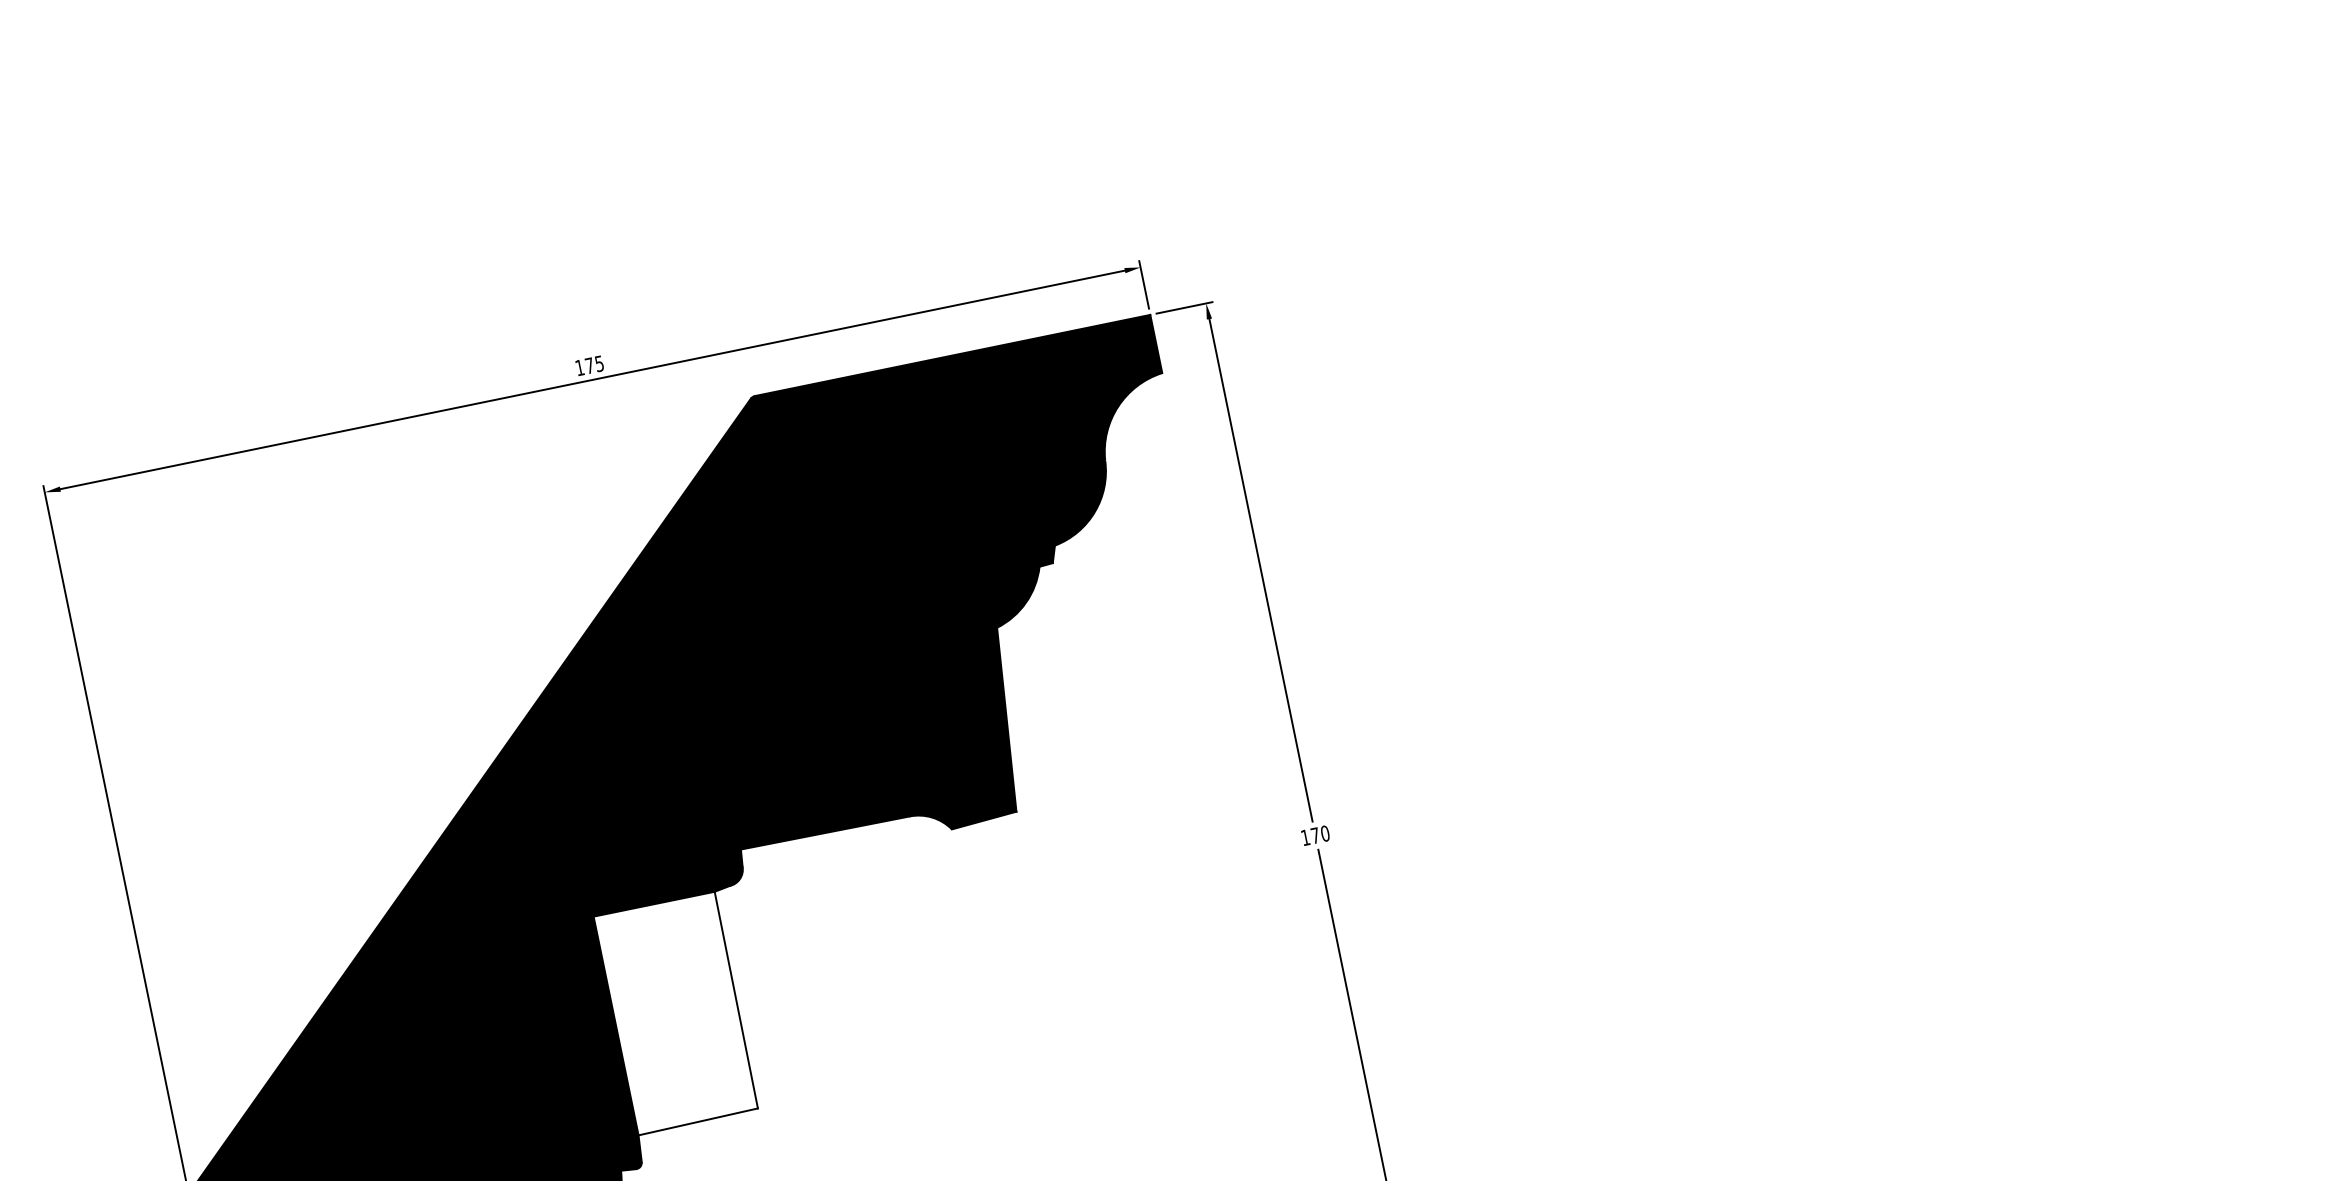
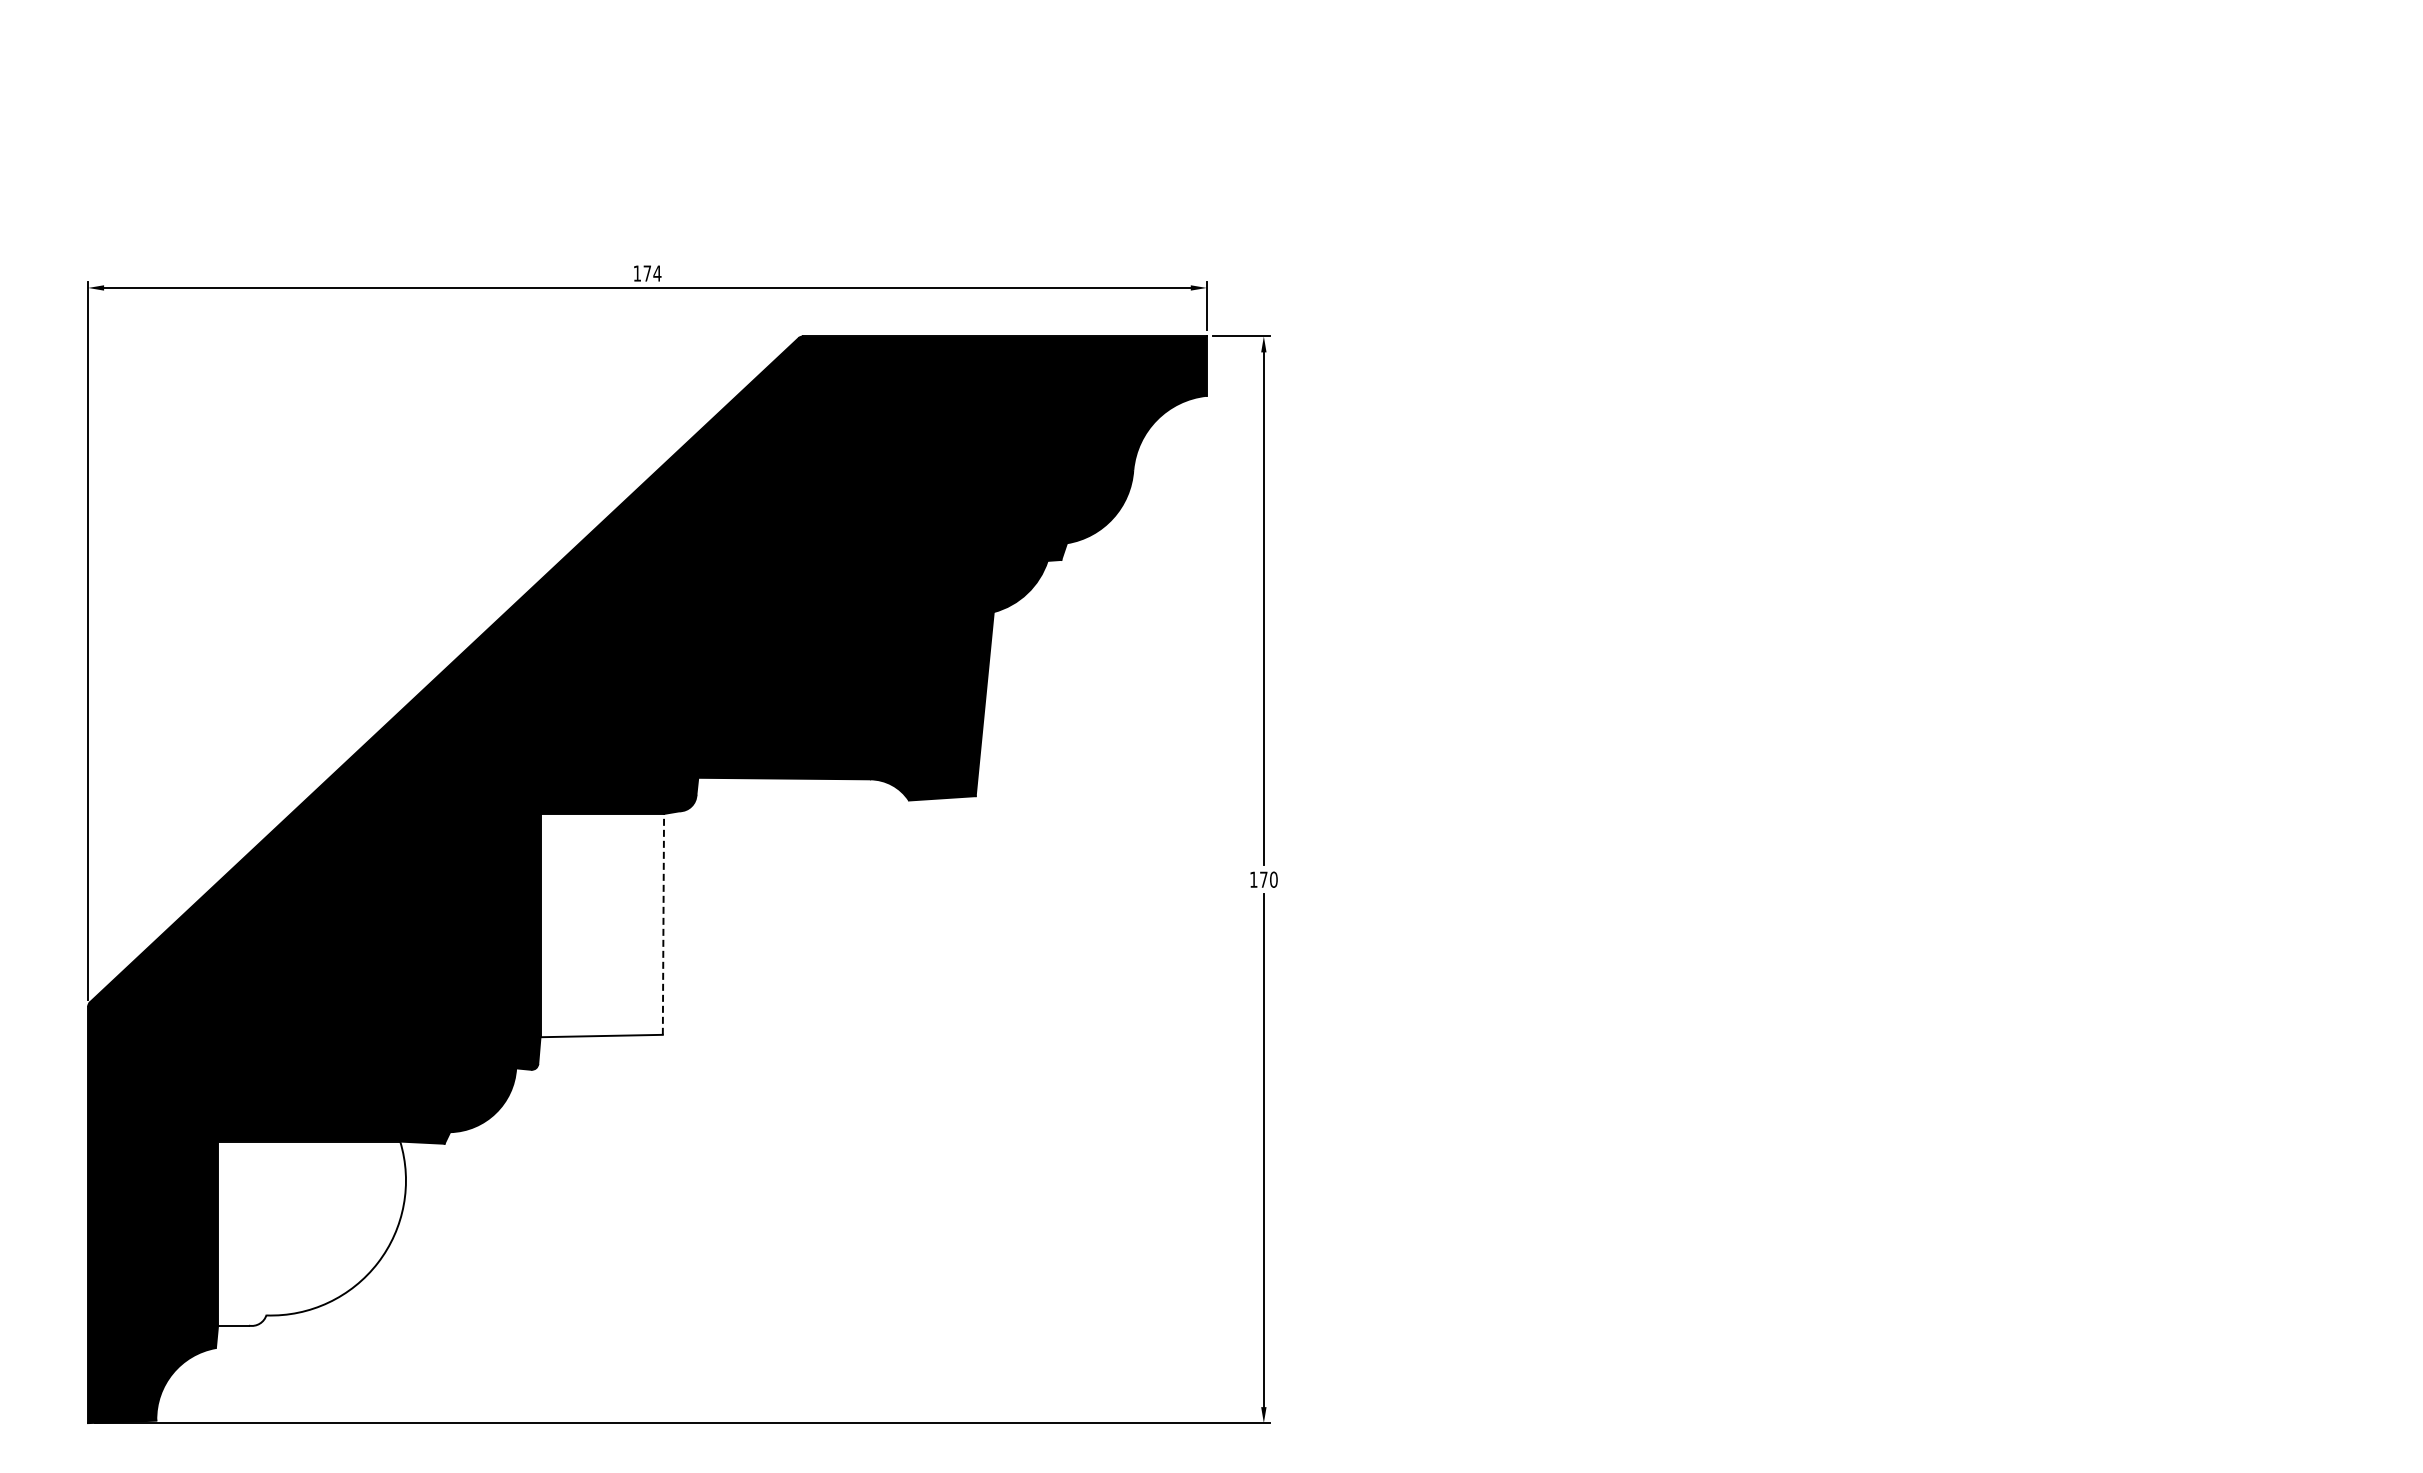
text: (599, 363) -> (657, 273), 175 -> 174
line: (736, 999) -> (663, 923), solid -> dashed

